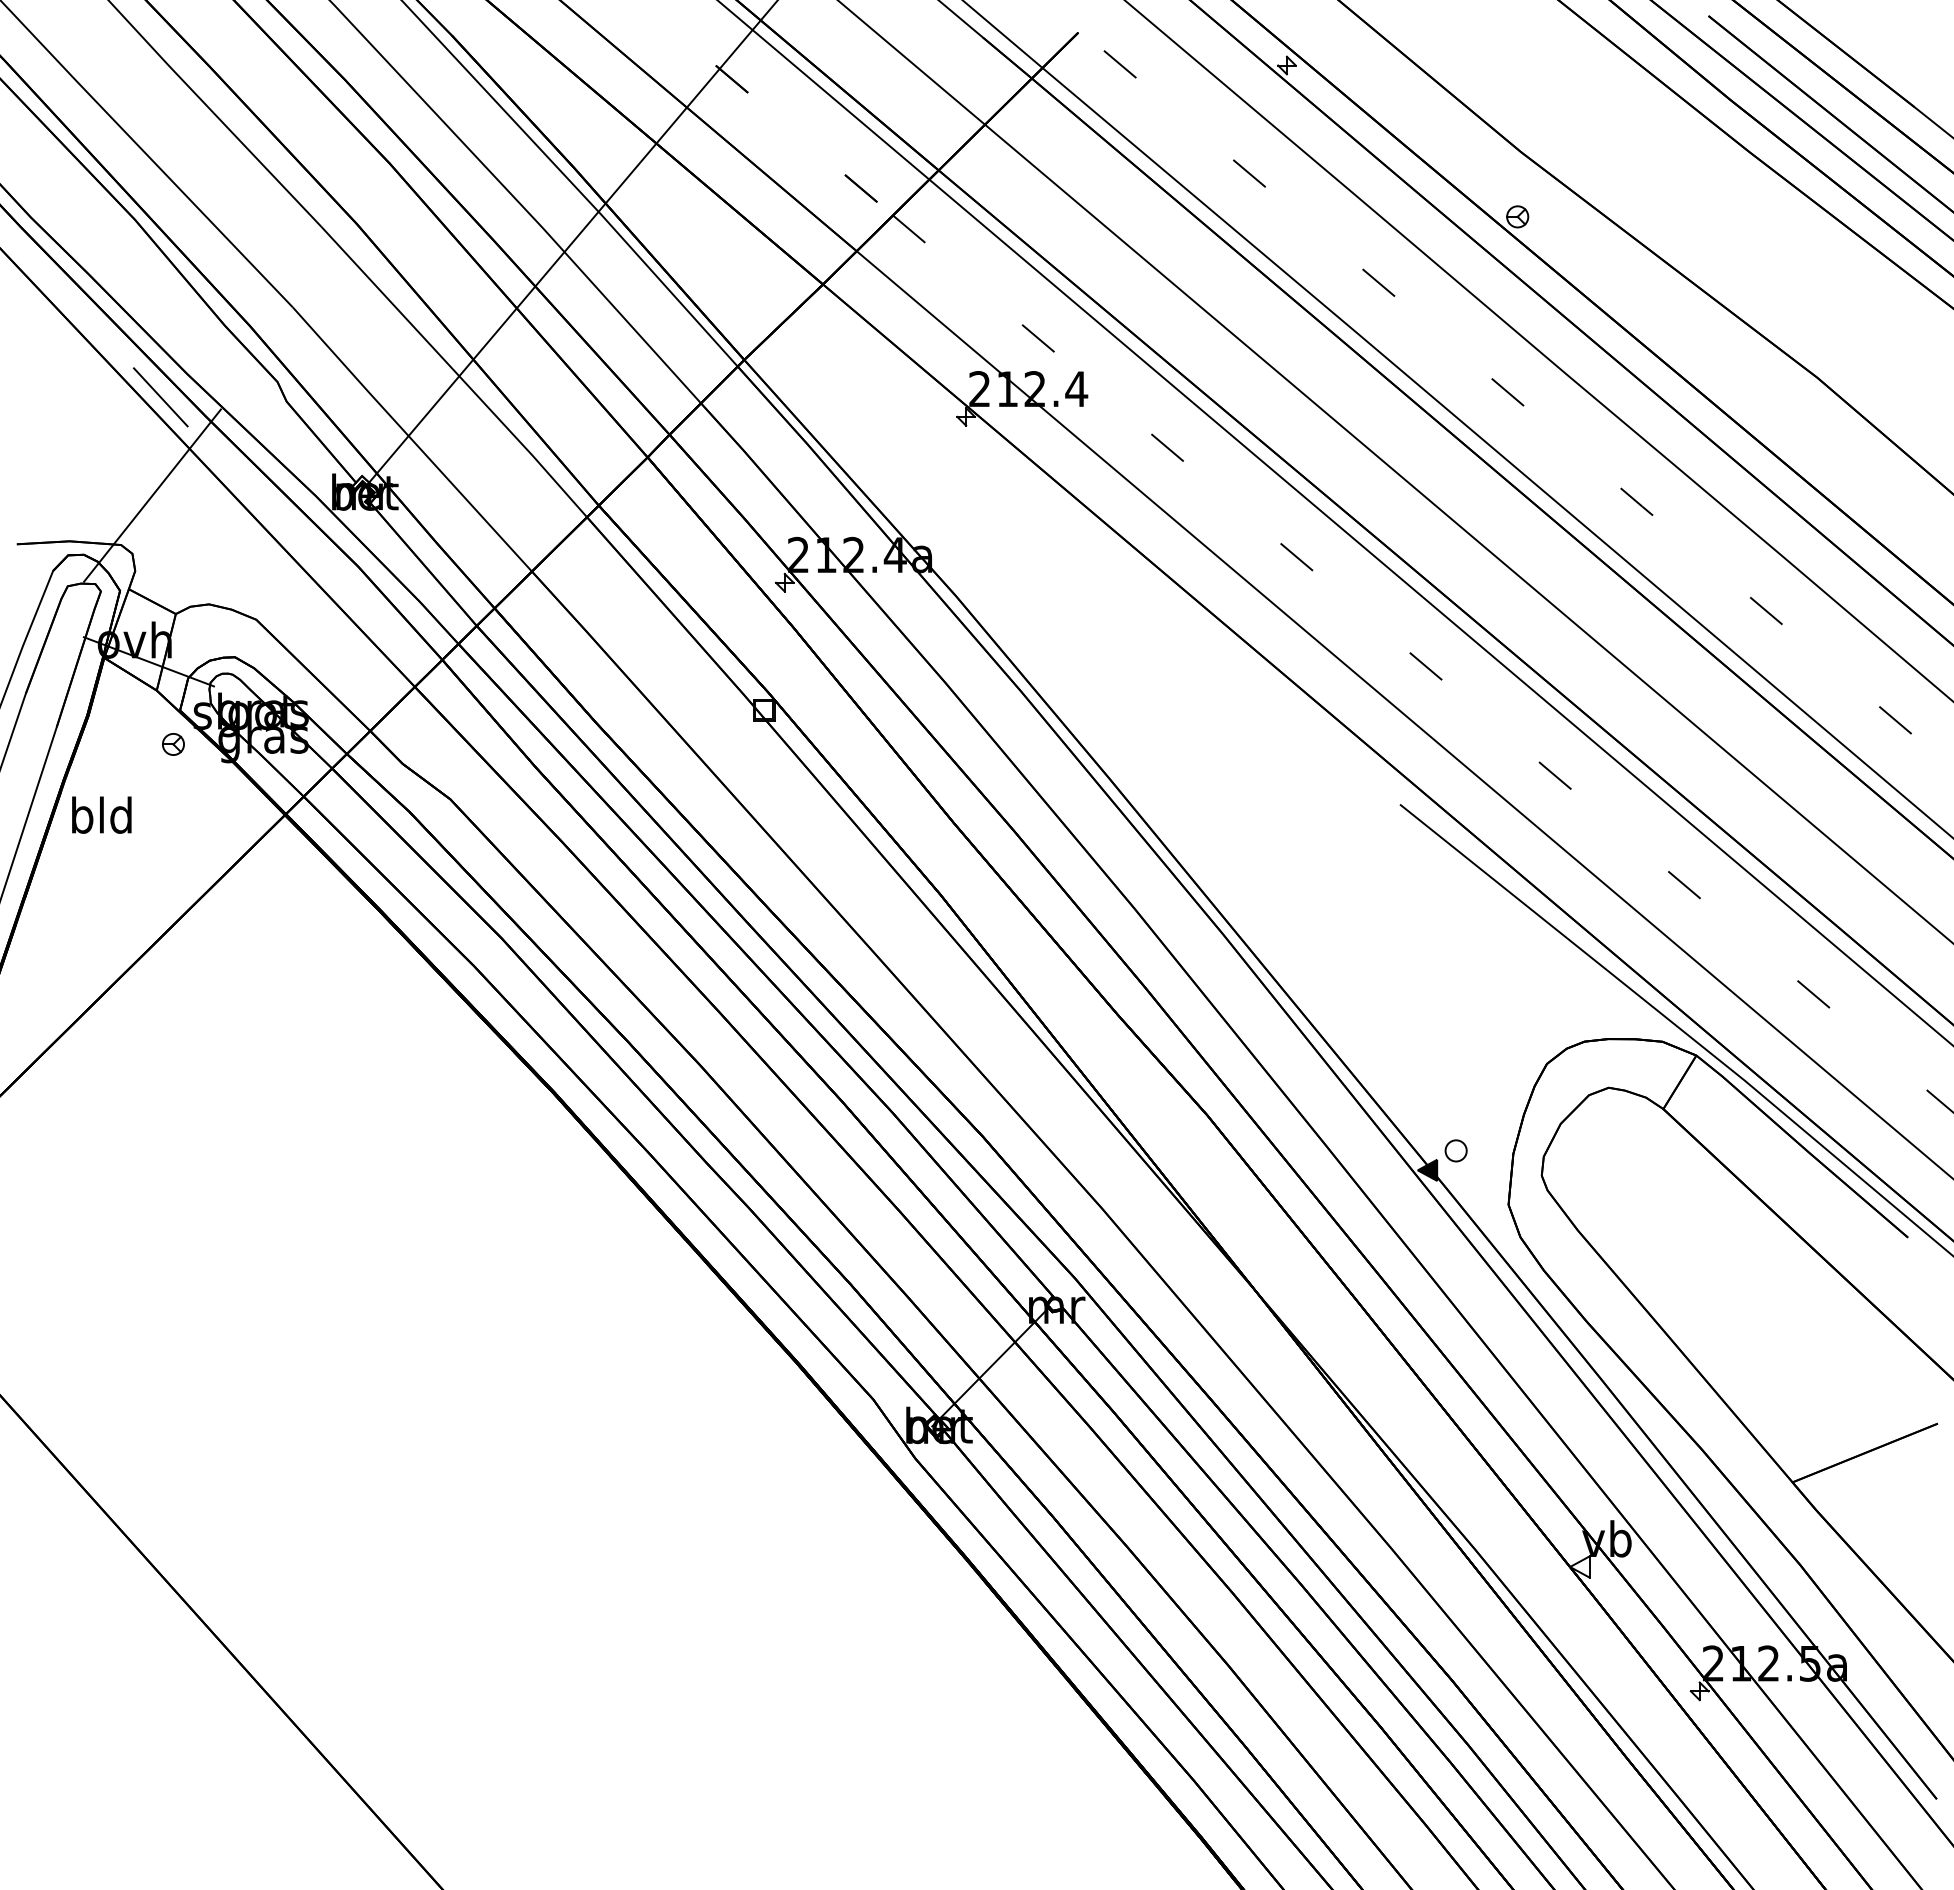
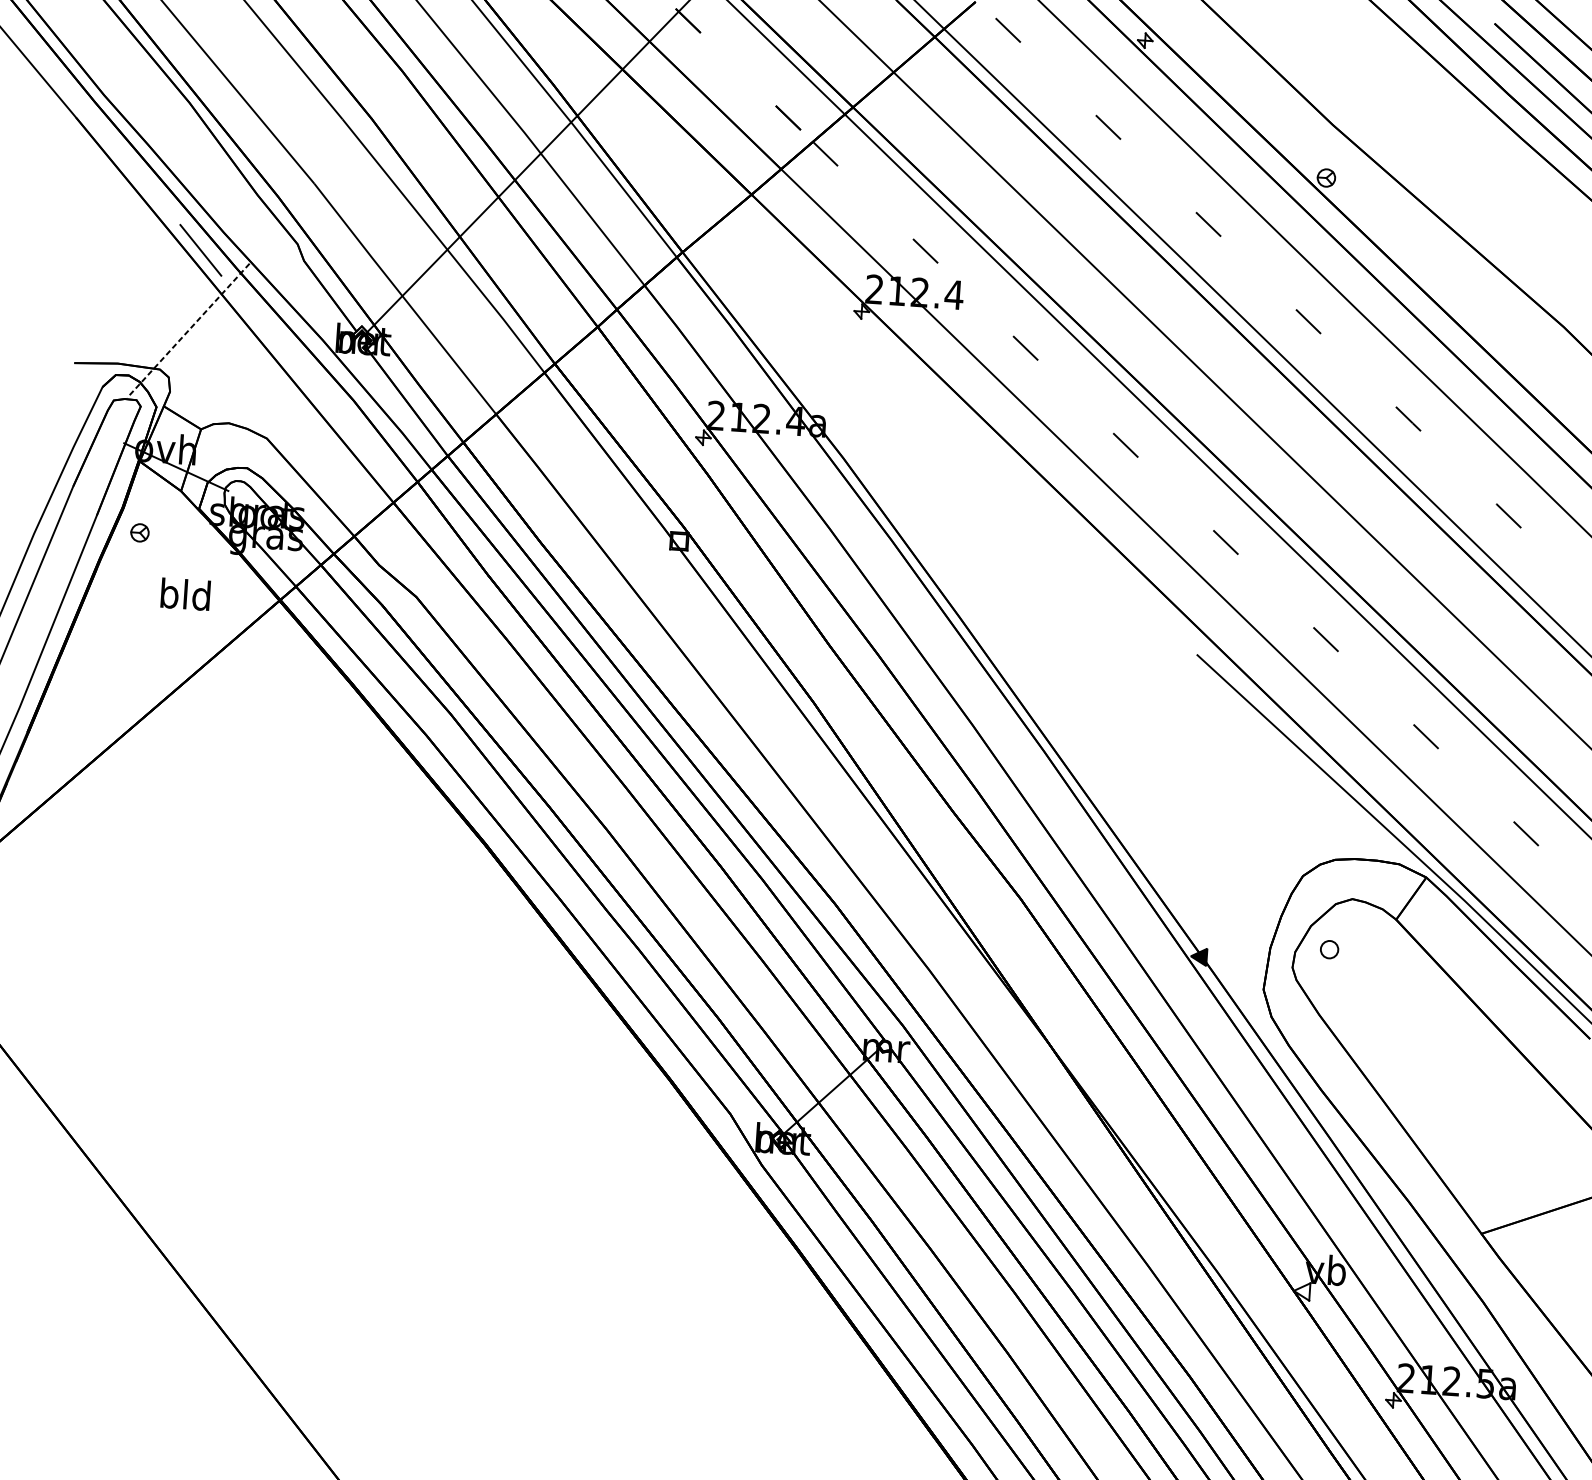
line: (152, 496) -> (188, 331), solid -> dashed
part: (173, 744) -> (140, 532), moved
text: (101, 814) -> (185, 593), moved
part: (1455, 1150) -> (1329, 949), moved

